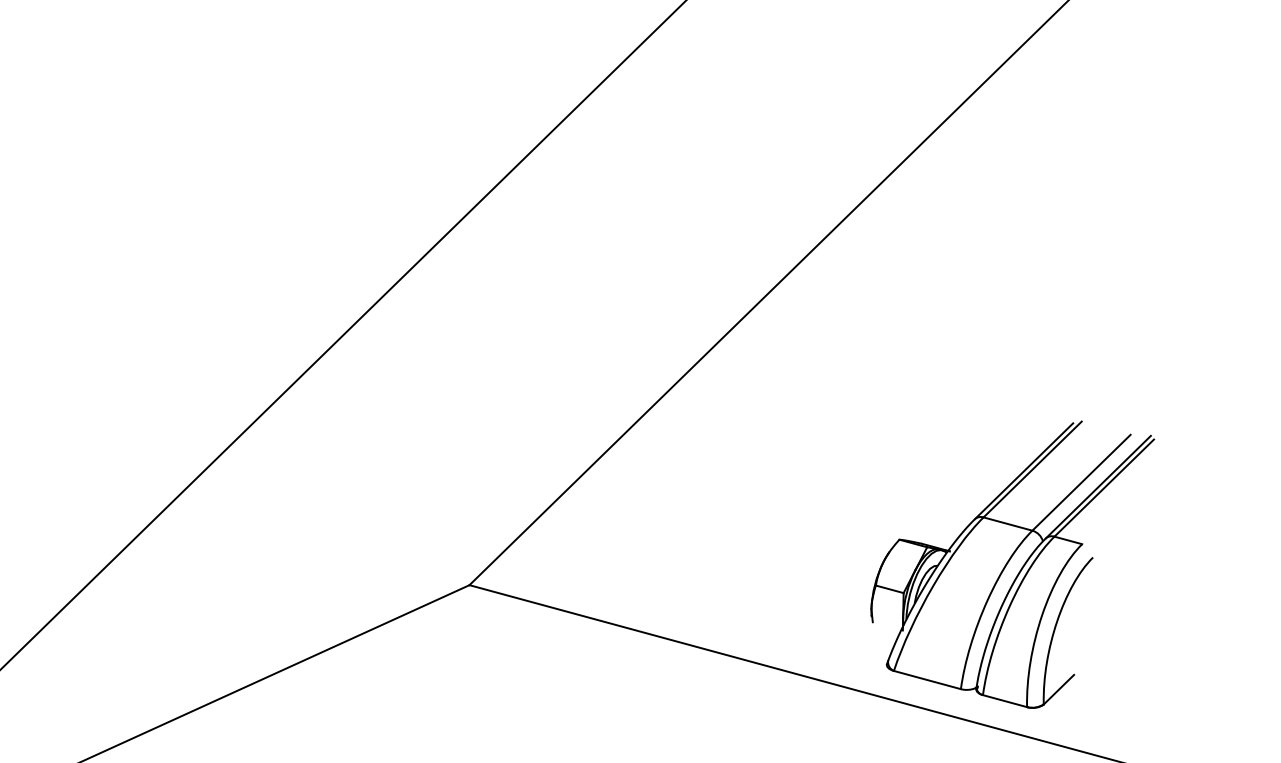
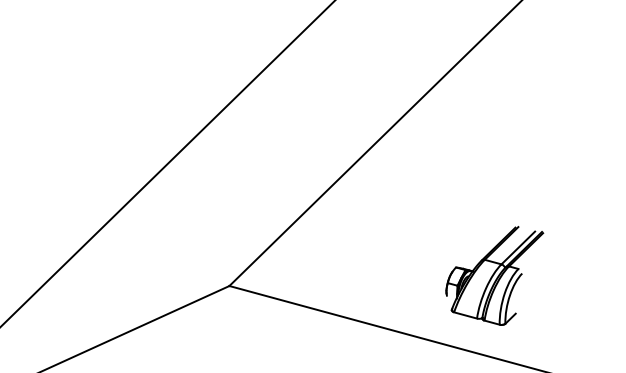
part: (1011, 563) -> (494, 275), size x0.7

